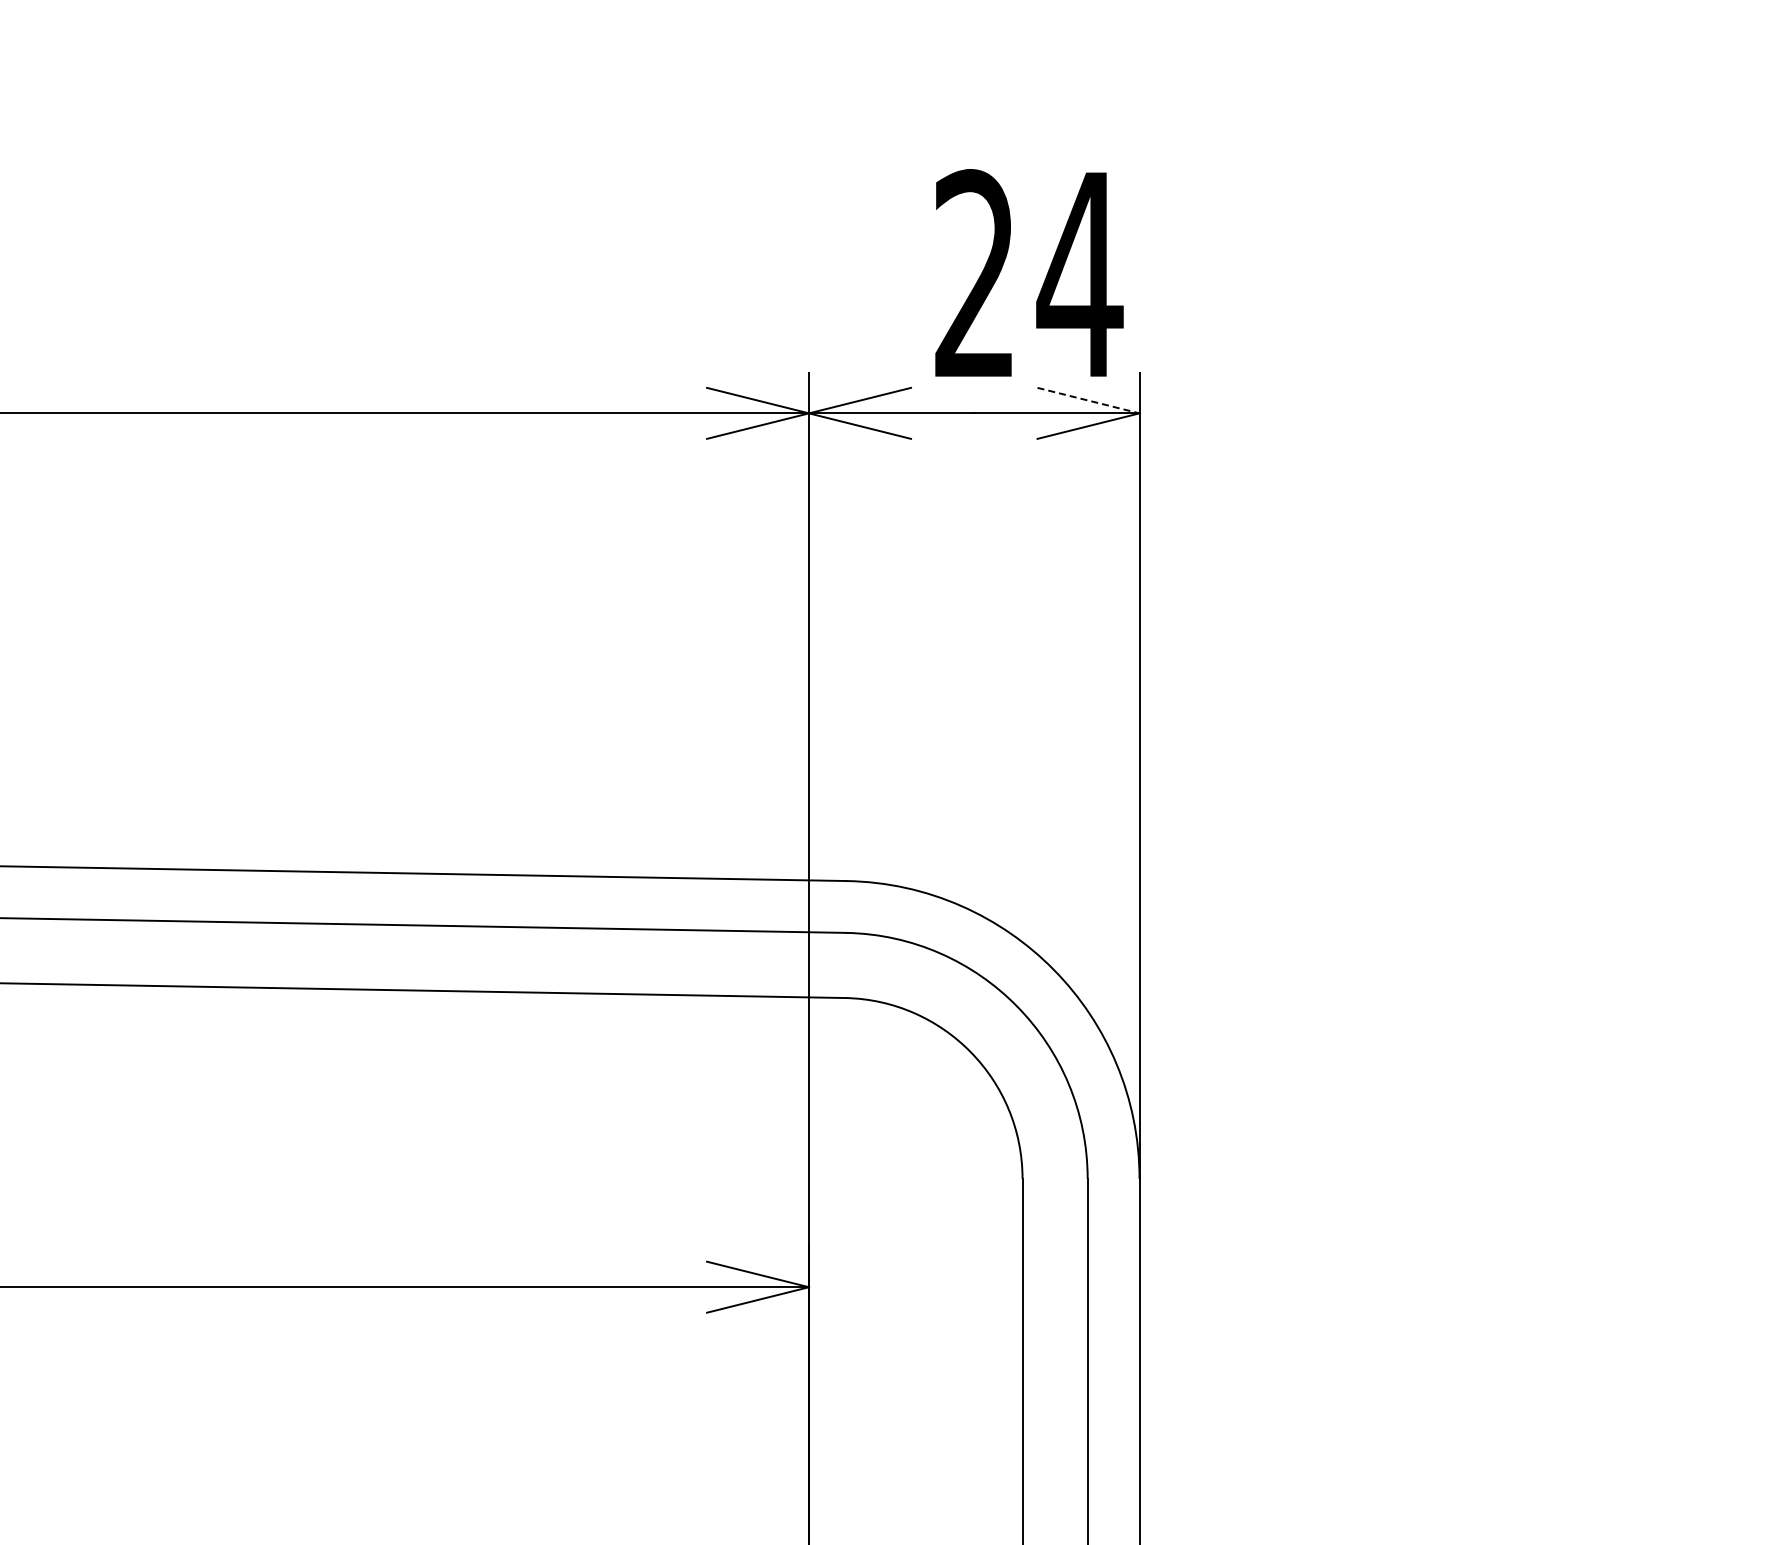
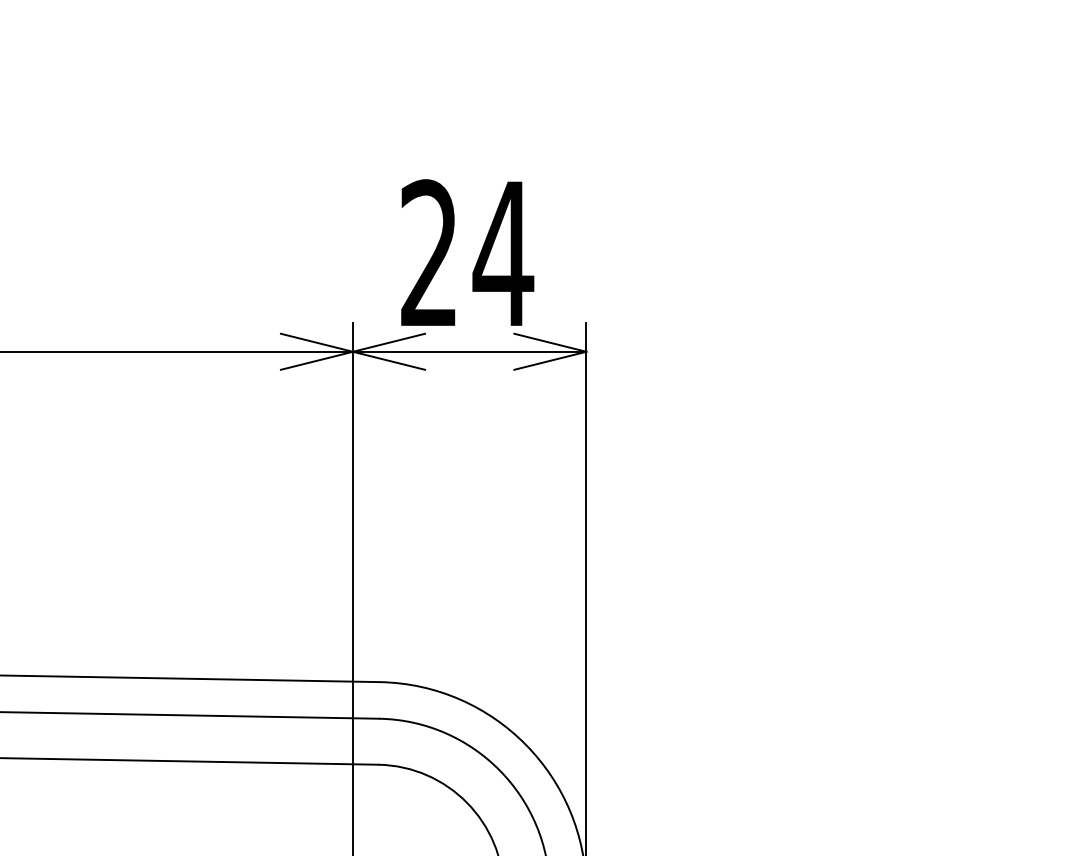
text: (1029, 272) -> (467, 252), moved
line: (1088, 400) -> (550, 342), dashed -> solid

